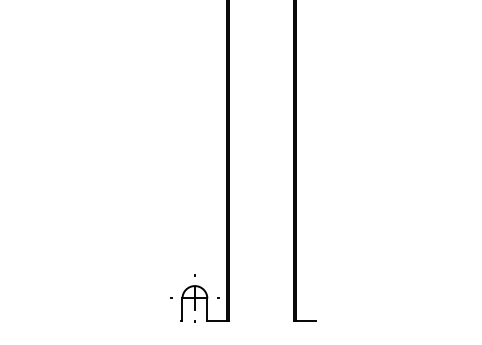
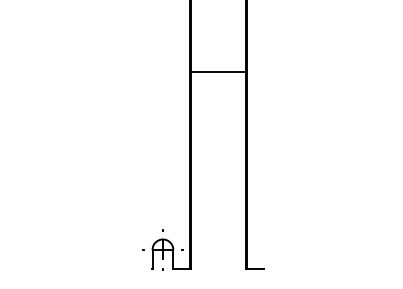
line: (261, 86) -> (218, 72), added

